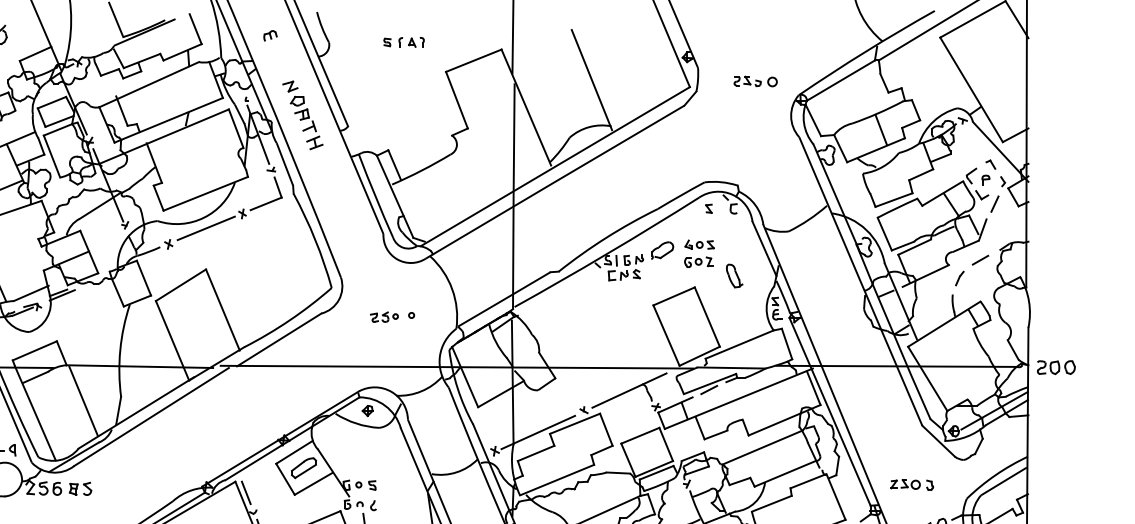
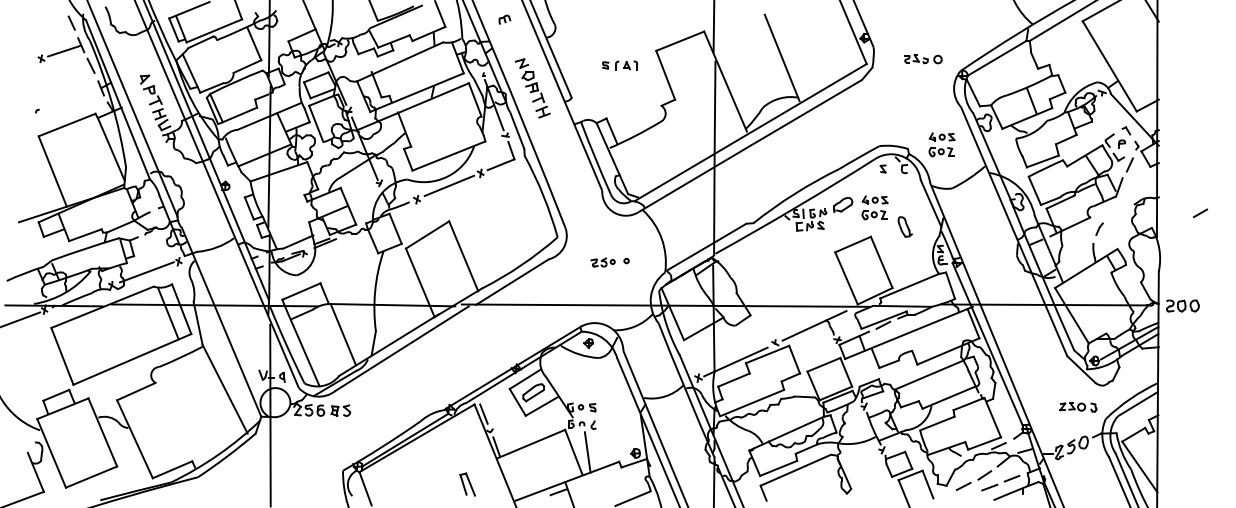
part: (404, 42) -> (620, 65), moved
part: (776, 180) -> (941, 144), added
line: (980, 260) -> (1200, 213), moved
part: (912, 485) -> (1078, 407), moved

